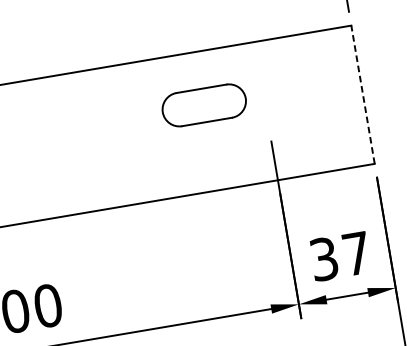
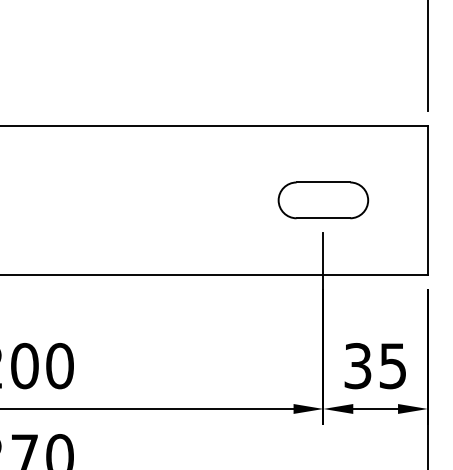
line: (362, 94) -> (427, 200), dashed -> solid
part: (204, 105) -> (323, 200), moved
text: (356, 254) -> (392, 366), 37 -> 35

